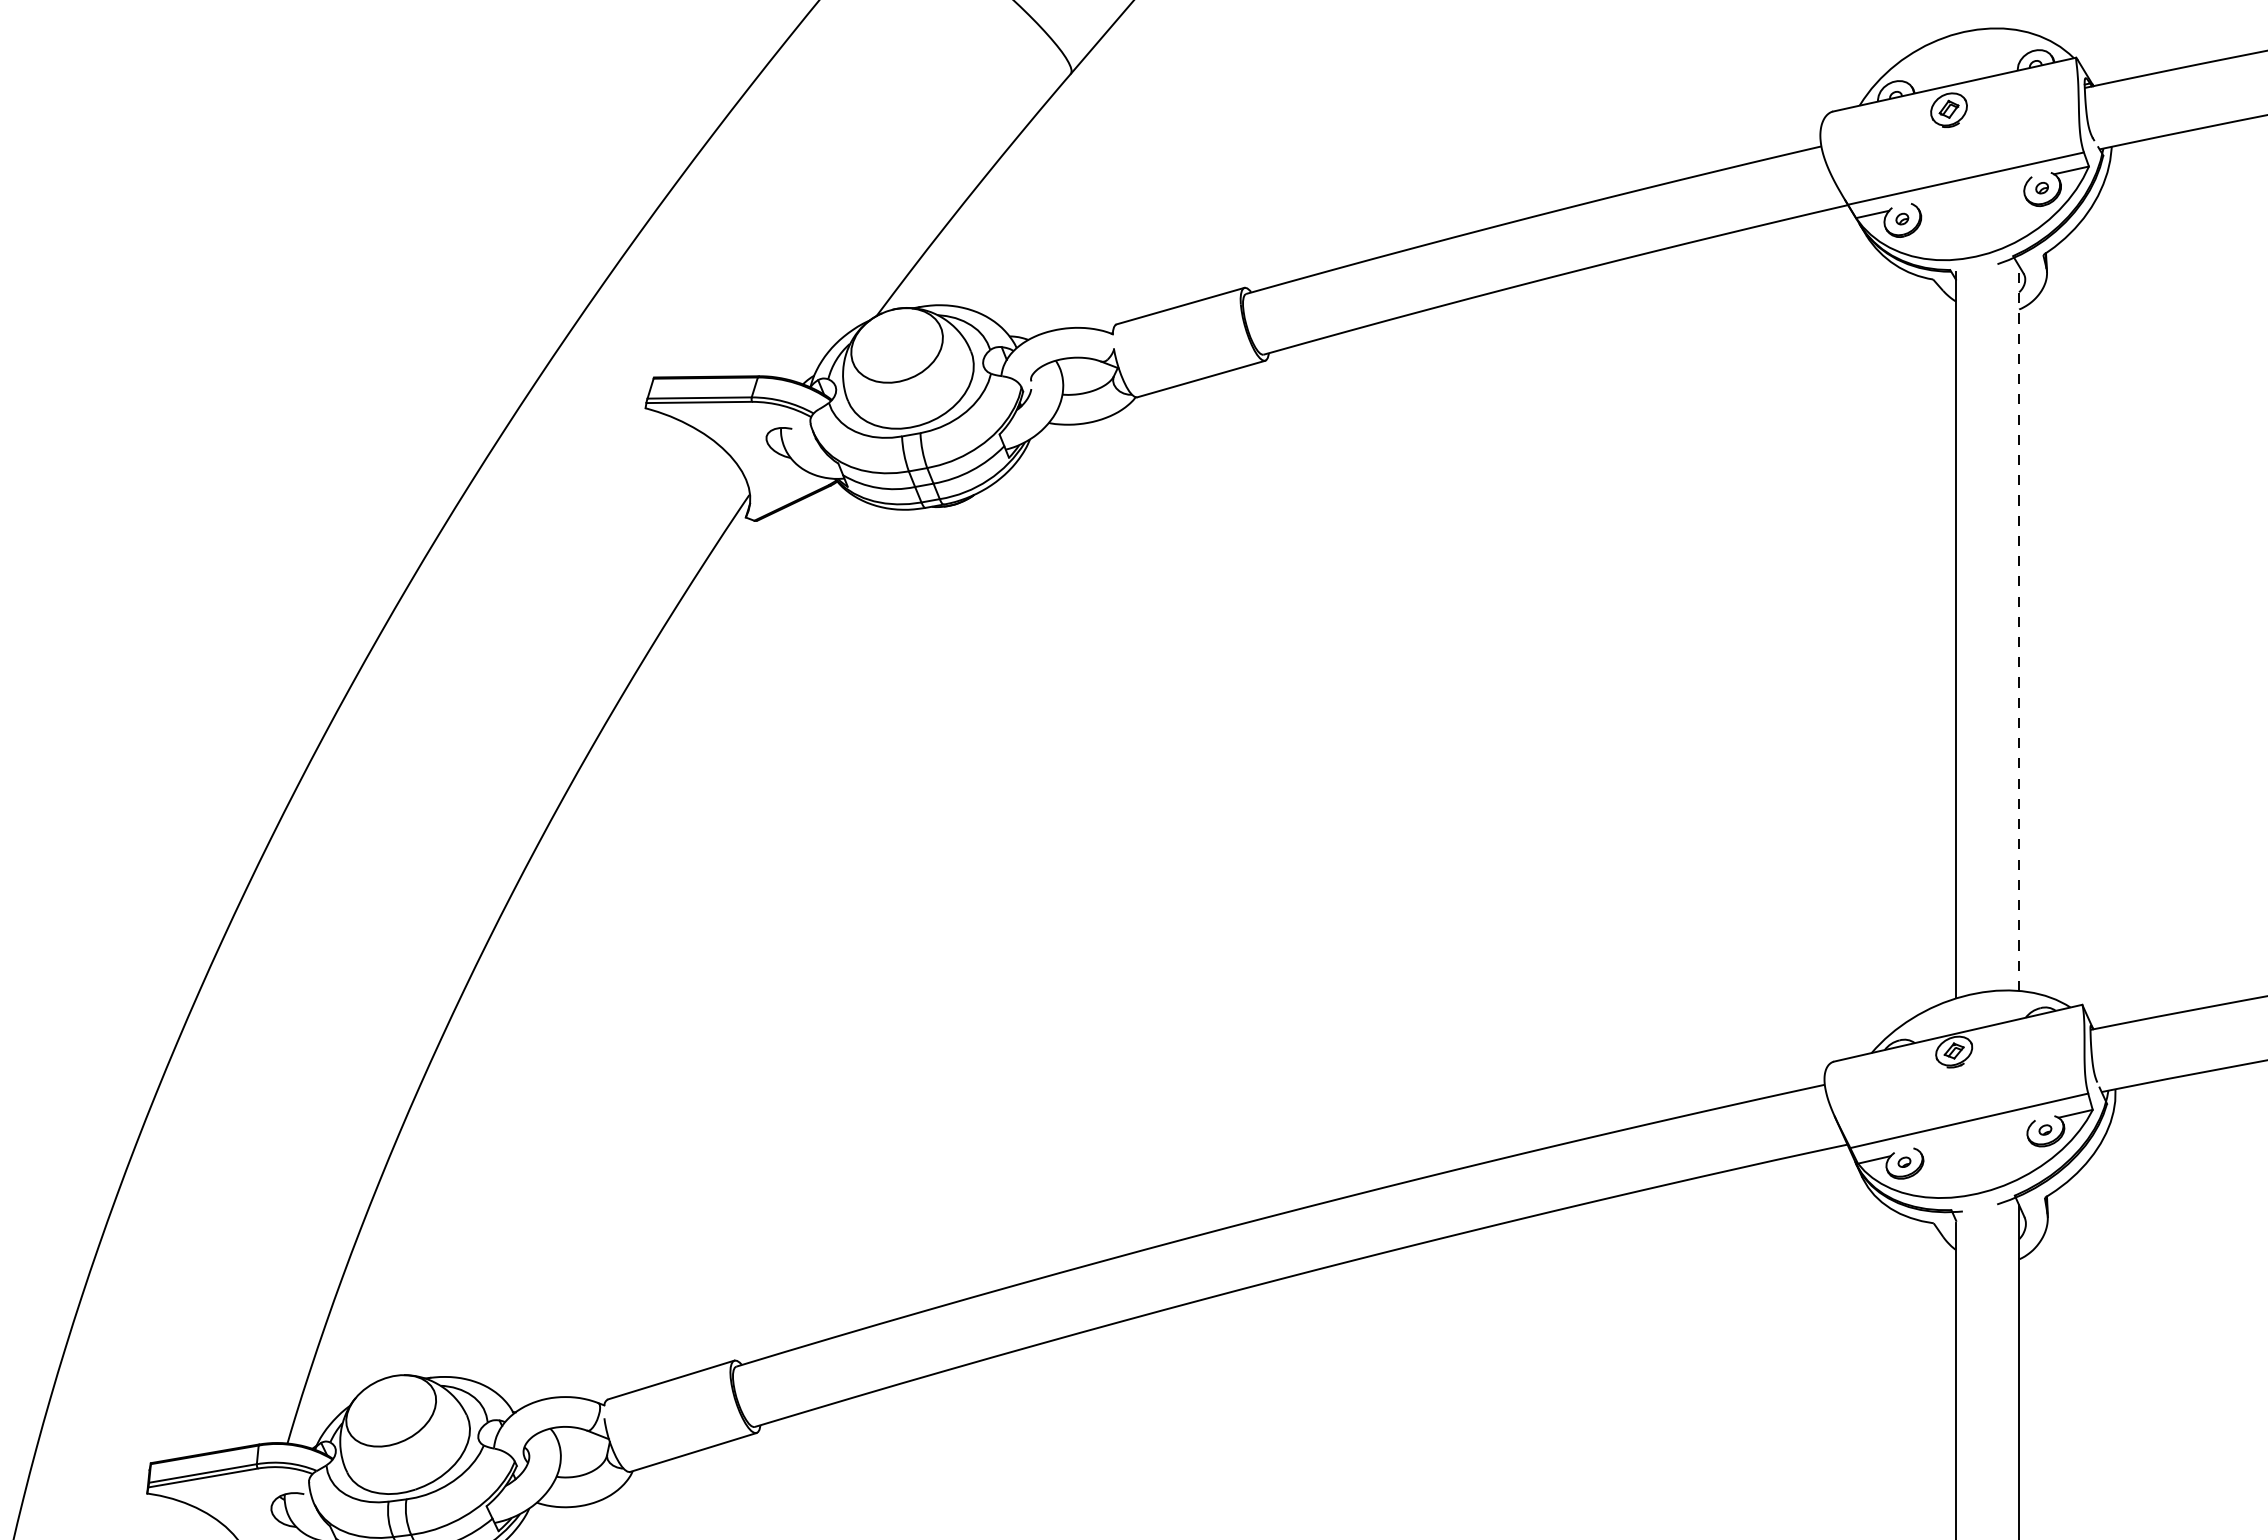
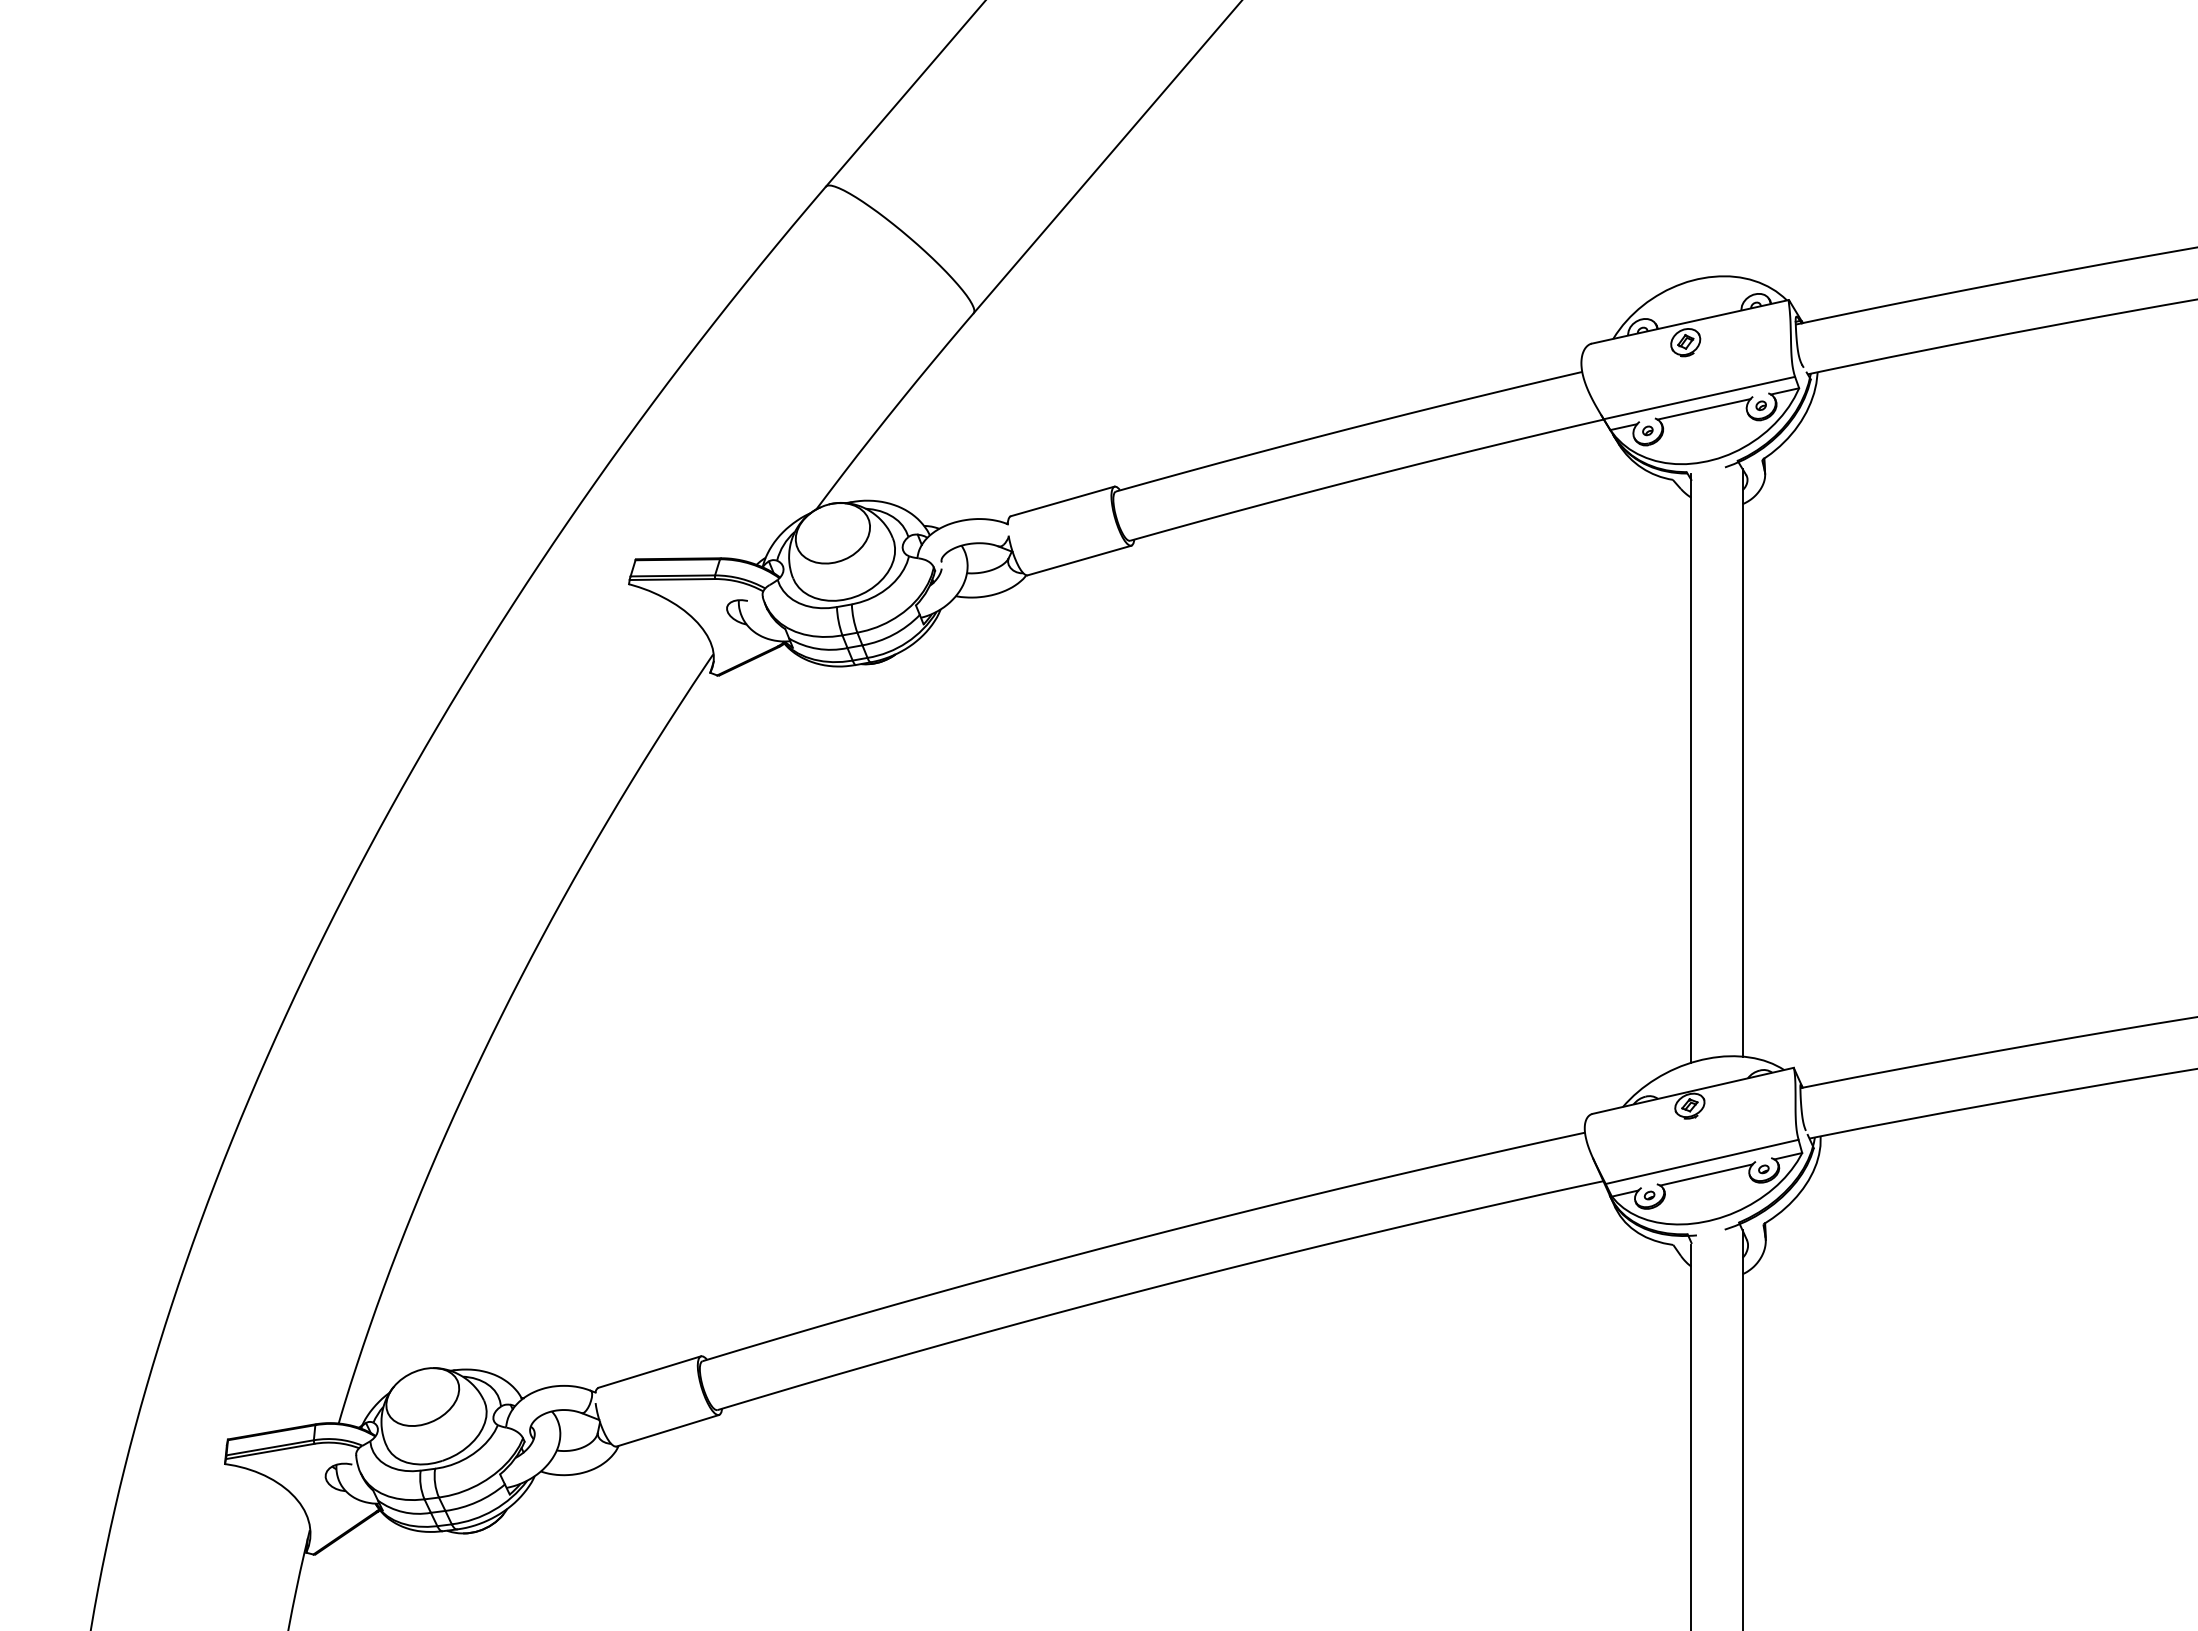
line: (1970, 192) -> (1703, 409), added
line: (2019, 628) -> (1742, 762), dashed -> solid
line: (1974, 1136) -> (1706, 1174), added

